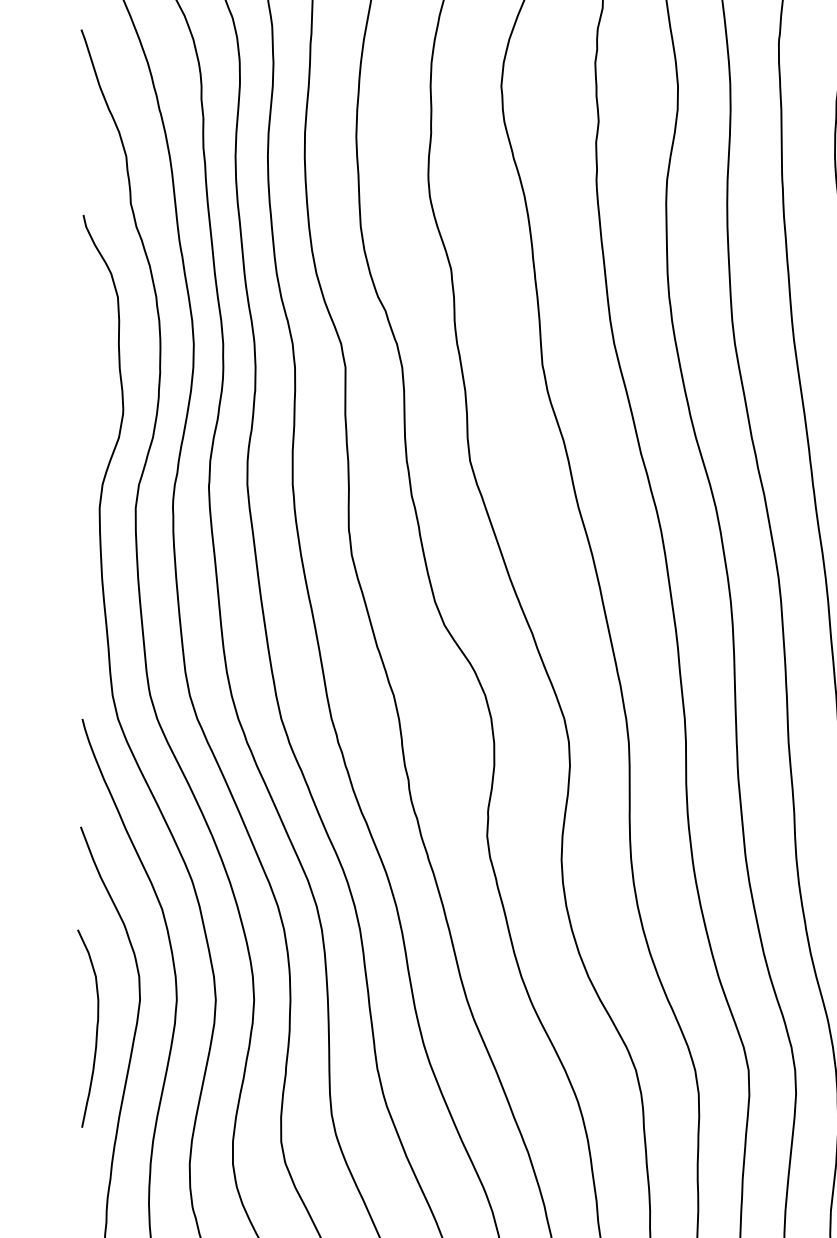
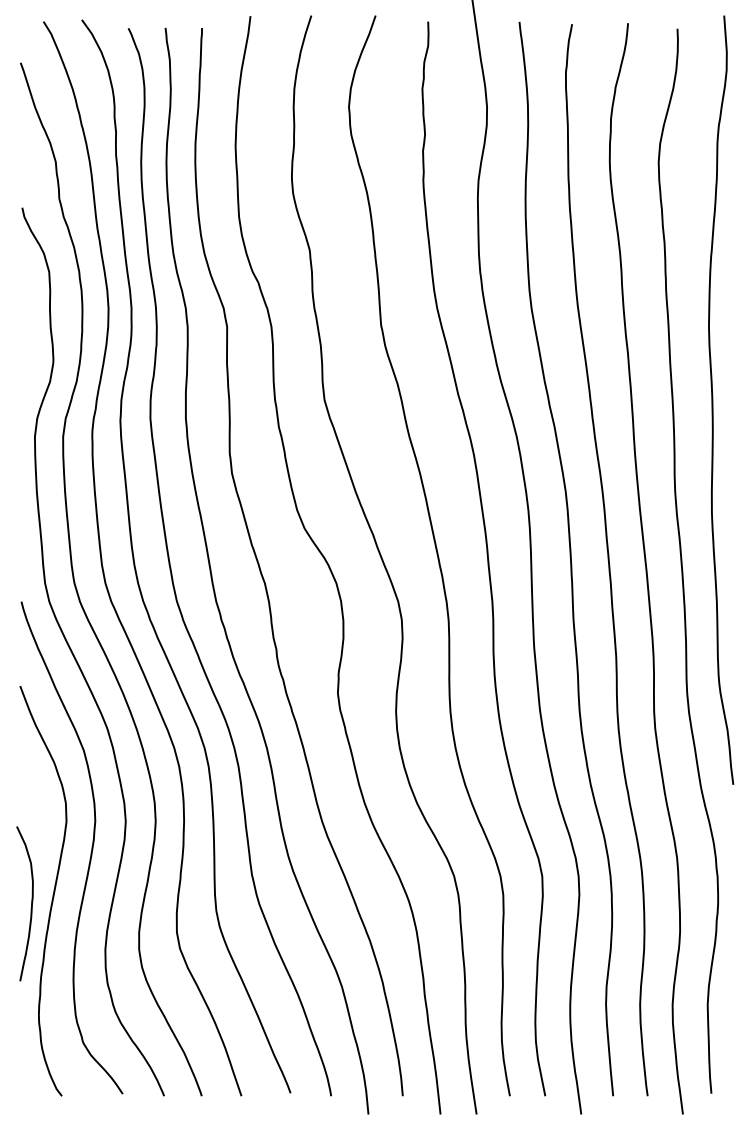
curve: (96, 1028) -> (31, 903), moved

